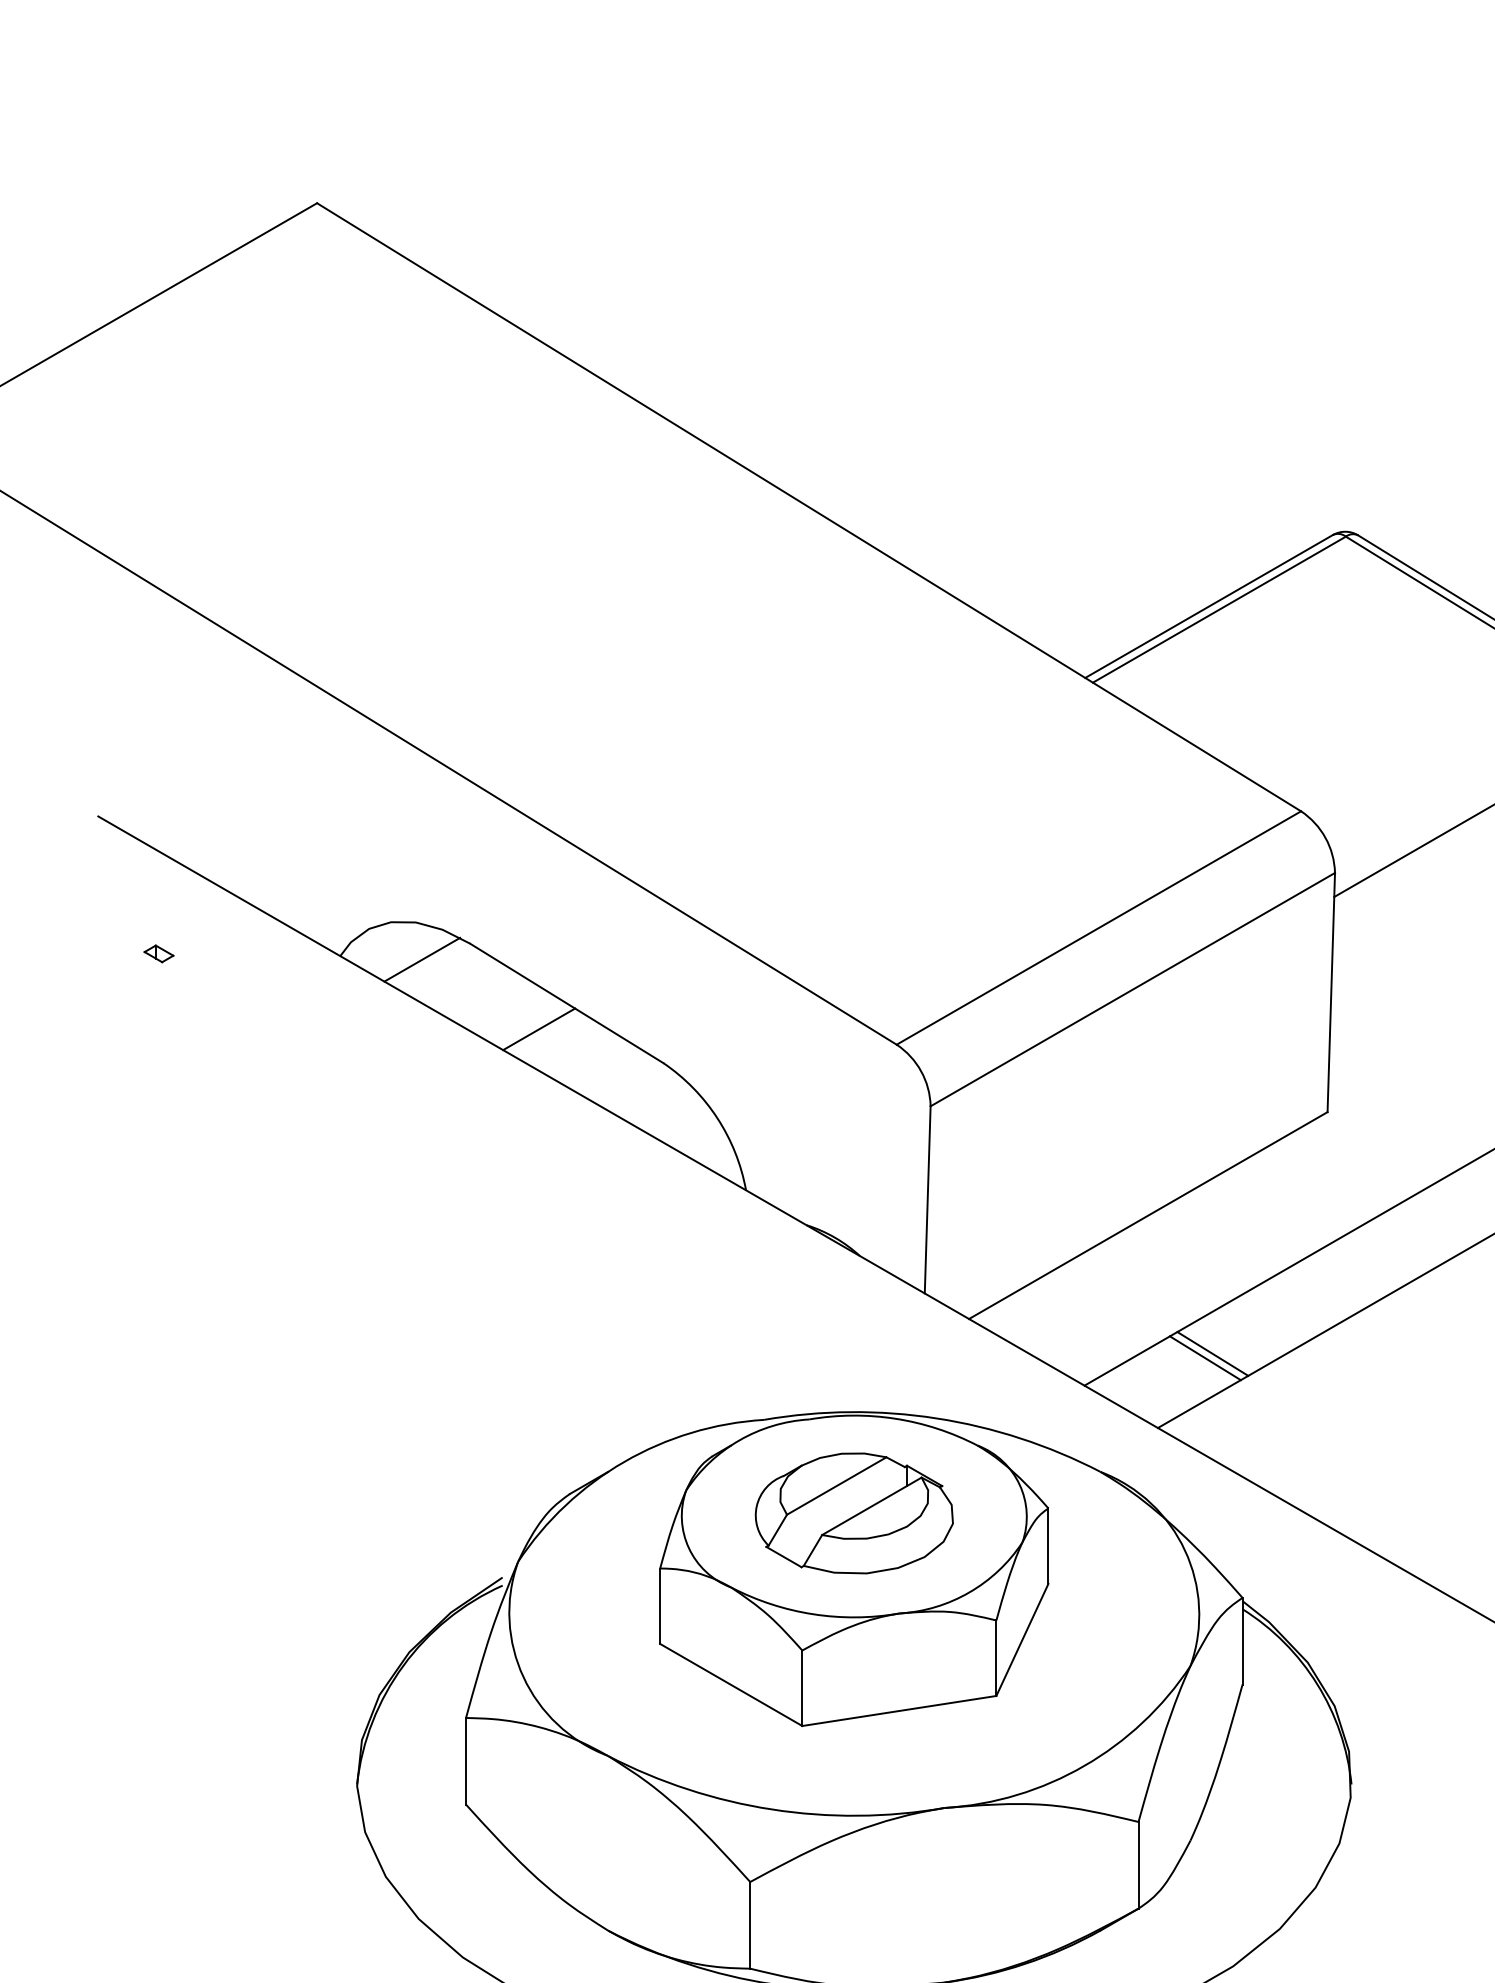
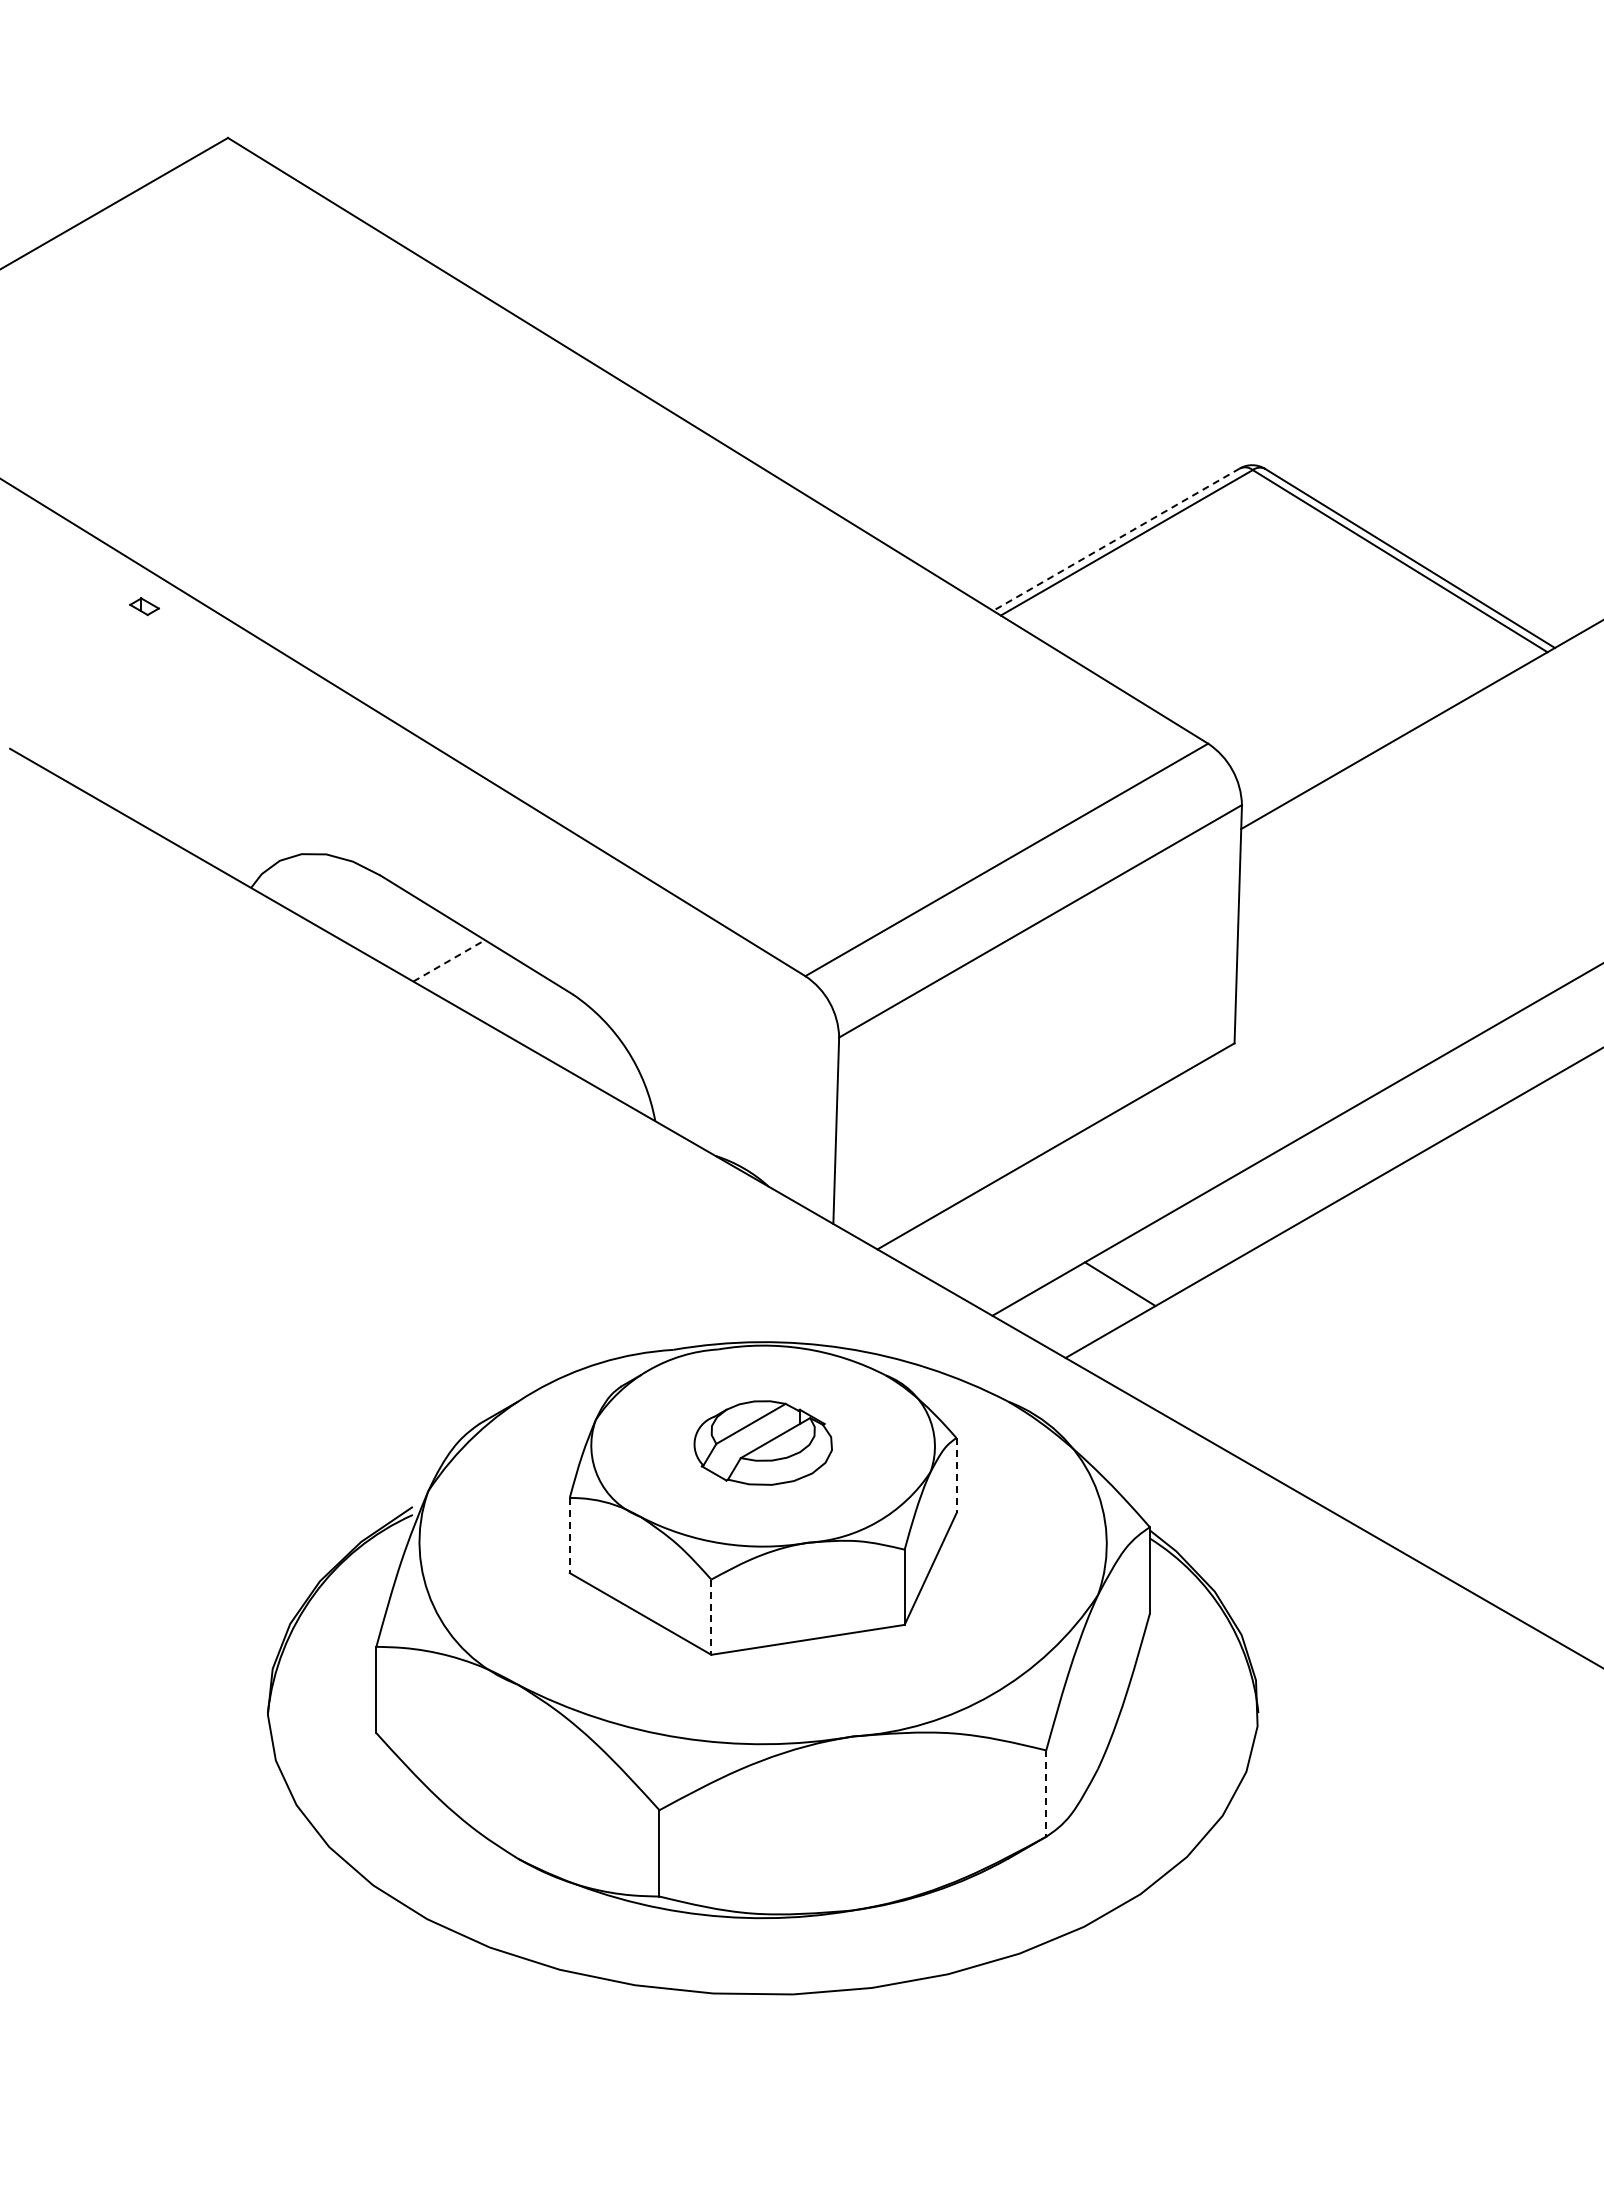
line: (1209, 606) -> (1116, 539), solid -> dashed
part: (158, 953) -> (144, 606), moved
line: (421, 959) -> (332, 891), removed
line: (539, 1028) -> (449, 960), solid -> dashed
line: (1205, 1358) -> (1112, 1288), removed
part: (854, 1512) -> (763, 1442), size x0.7
line: (1048, 1545) -> (956, 1475), solid -> dashed
line: (659, 1606) -> (569, 1535), solid -> dashed
line: (802, 1688) -> (711, 1617), solid -> dashed
line: (1138, 1866) -> (1046, 1794), solid -> dashed

